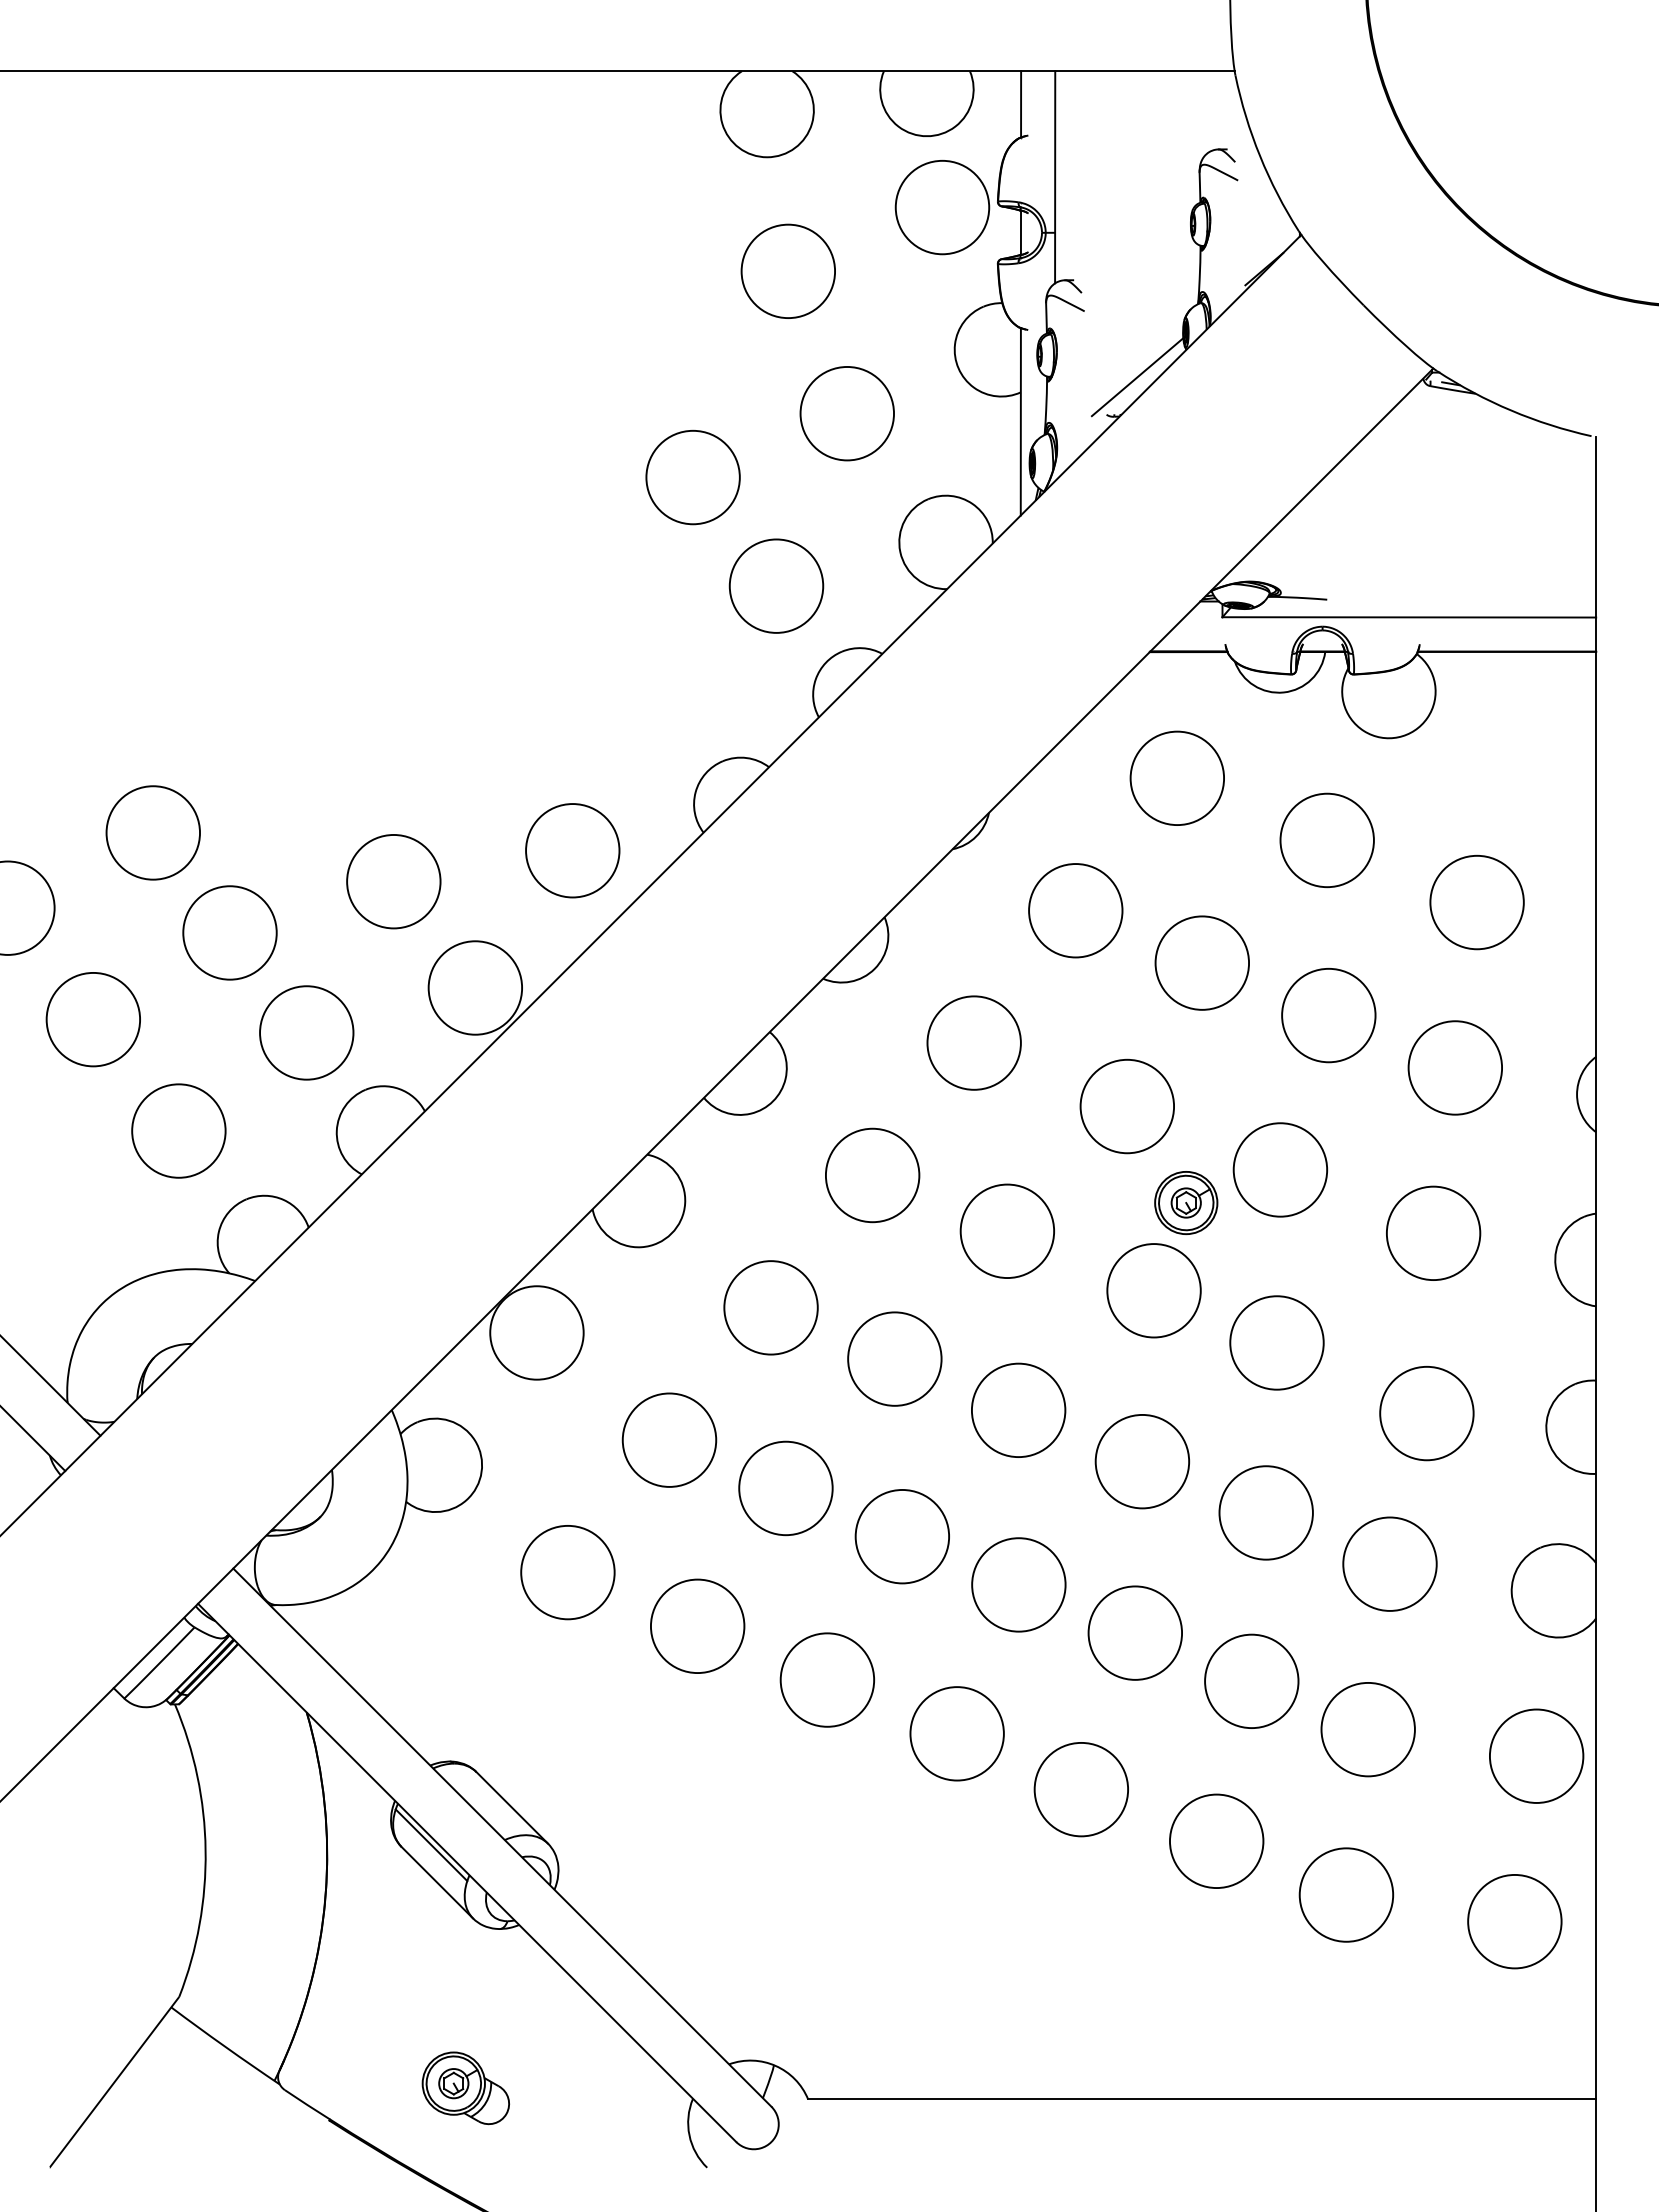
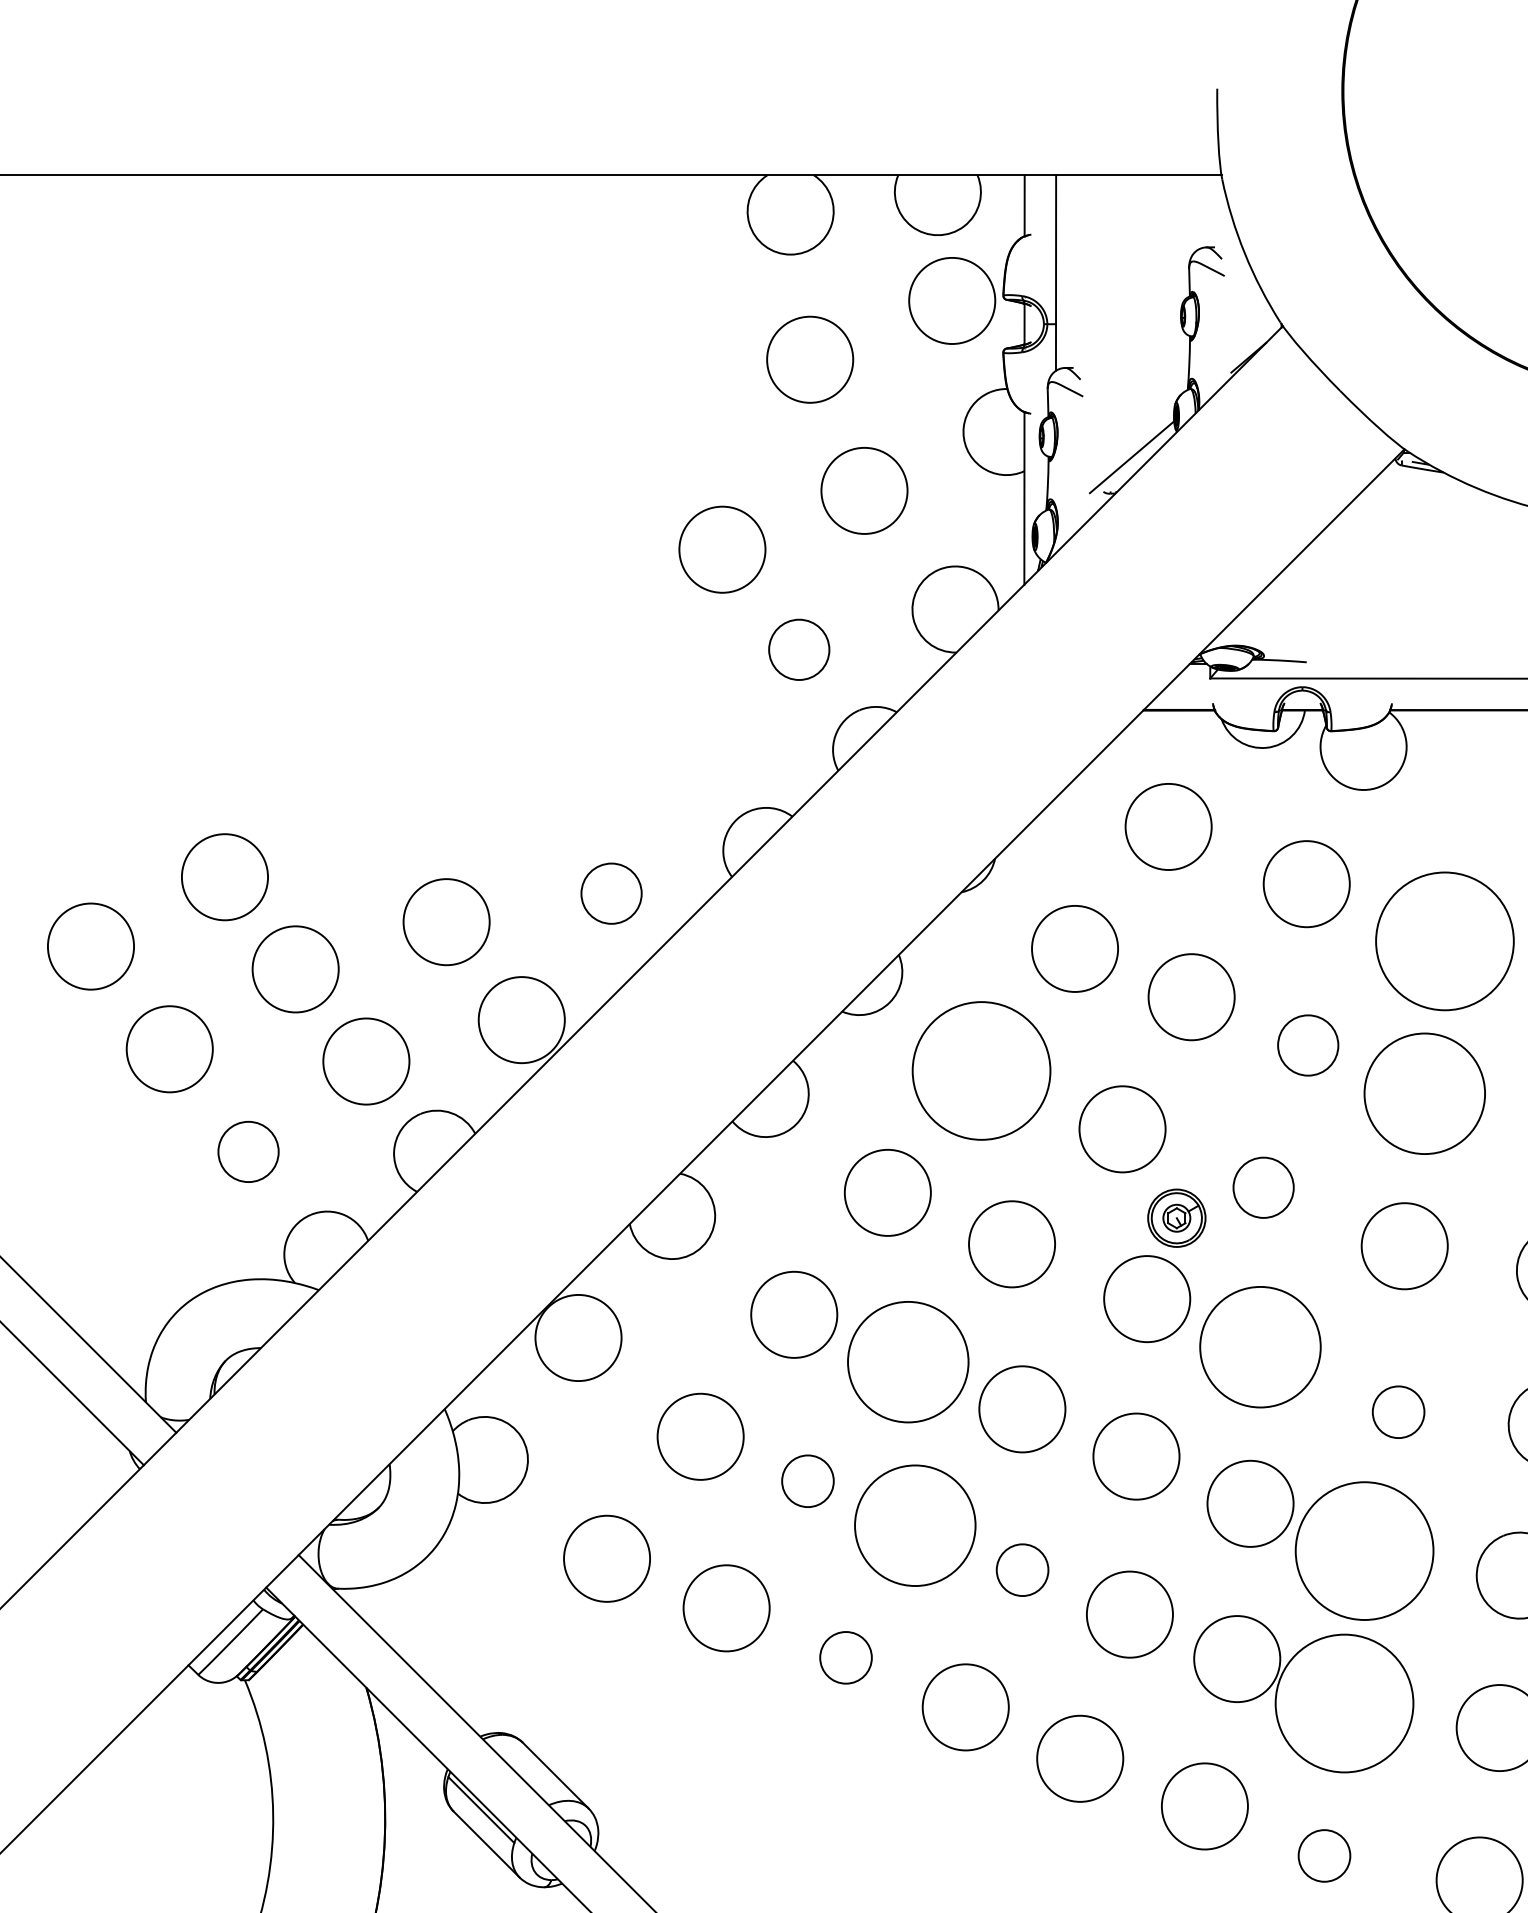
circle: (776, 585) -> (799, 649), size x0.7
circle: (572, 850) -> (611, 893), size x0.7
circle: (1476, 902) -> (1444, 941), size x1.6
circle: (1328, 1015) -> (1307, 1045), size x0.7
circle: (973, 1042) -> (980, 1070), size x1.6
circle: (1455, 1067) -> (1424, 1093), size x1.4
circle: (178, 1130) -> (248, 1151), size x0.7
circle: (1280, 1169) -> (1263, 1187), size x0.7
circle: (1276, 1342) -> (1260, 1346), size x1.4
circle: (894, 1358) -> (908, 1361), size x1.4
circle: (1426, 1413) -> (1398, 1412), size x0.6
circle: (785, 1488) -> (807, 1481), size x0.6
circle: (902, 1536) -> (915, 1525), size x1.4
circle: (1389, 1563) -> (1364, 1550), size x1.6
circle: (1018, 1584) -> (1022, 1569), size x0.6
circle: (826, 1679) -> (845, 1657), size x0.6
circle: (1367, 1729) -> (1343, 1703), size x1.6
circle: (1346, 1894) -> (1324, 1855), size x0.6

